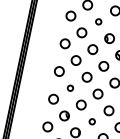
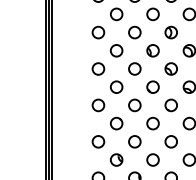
circle: (98, 21) -> (134, 32), size x1.67
part: (70, 88) -> (116, 123), size x1.67
circle: (91, 121) -> (152, 159), size x1.67

